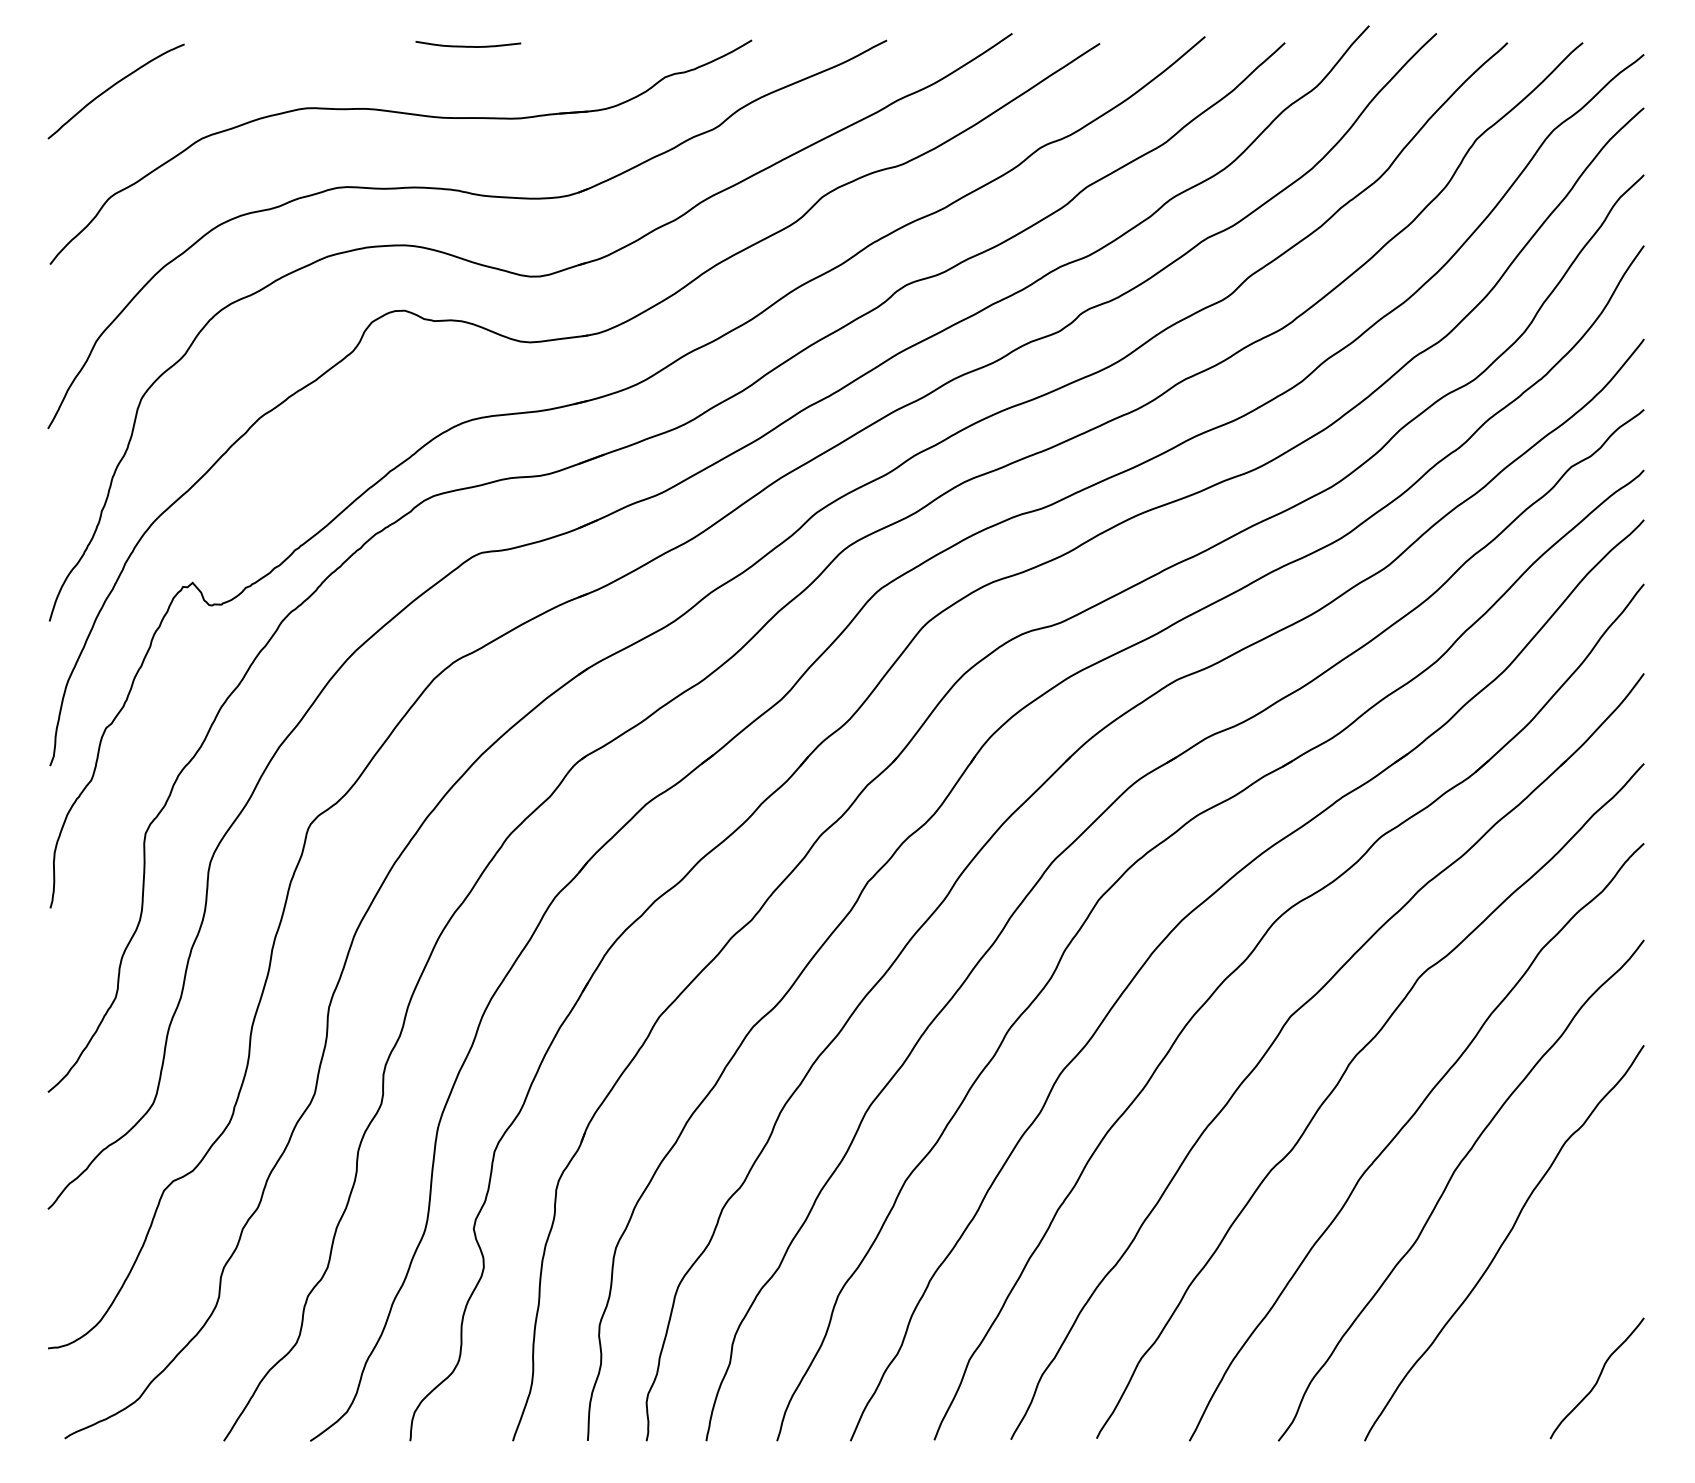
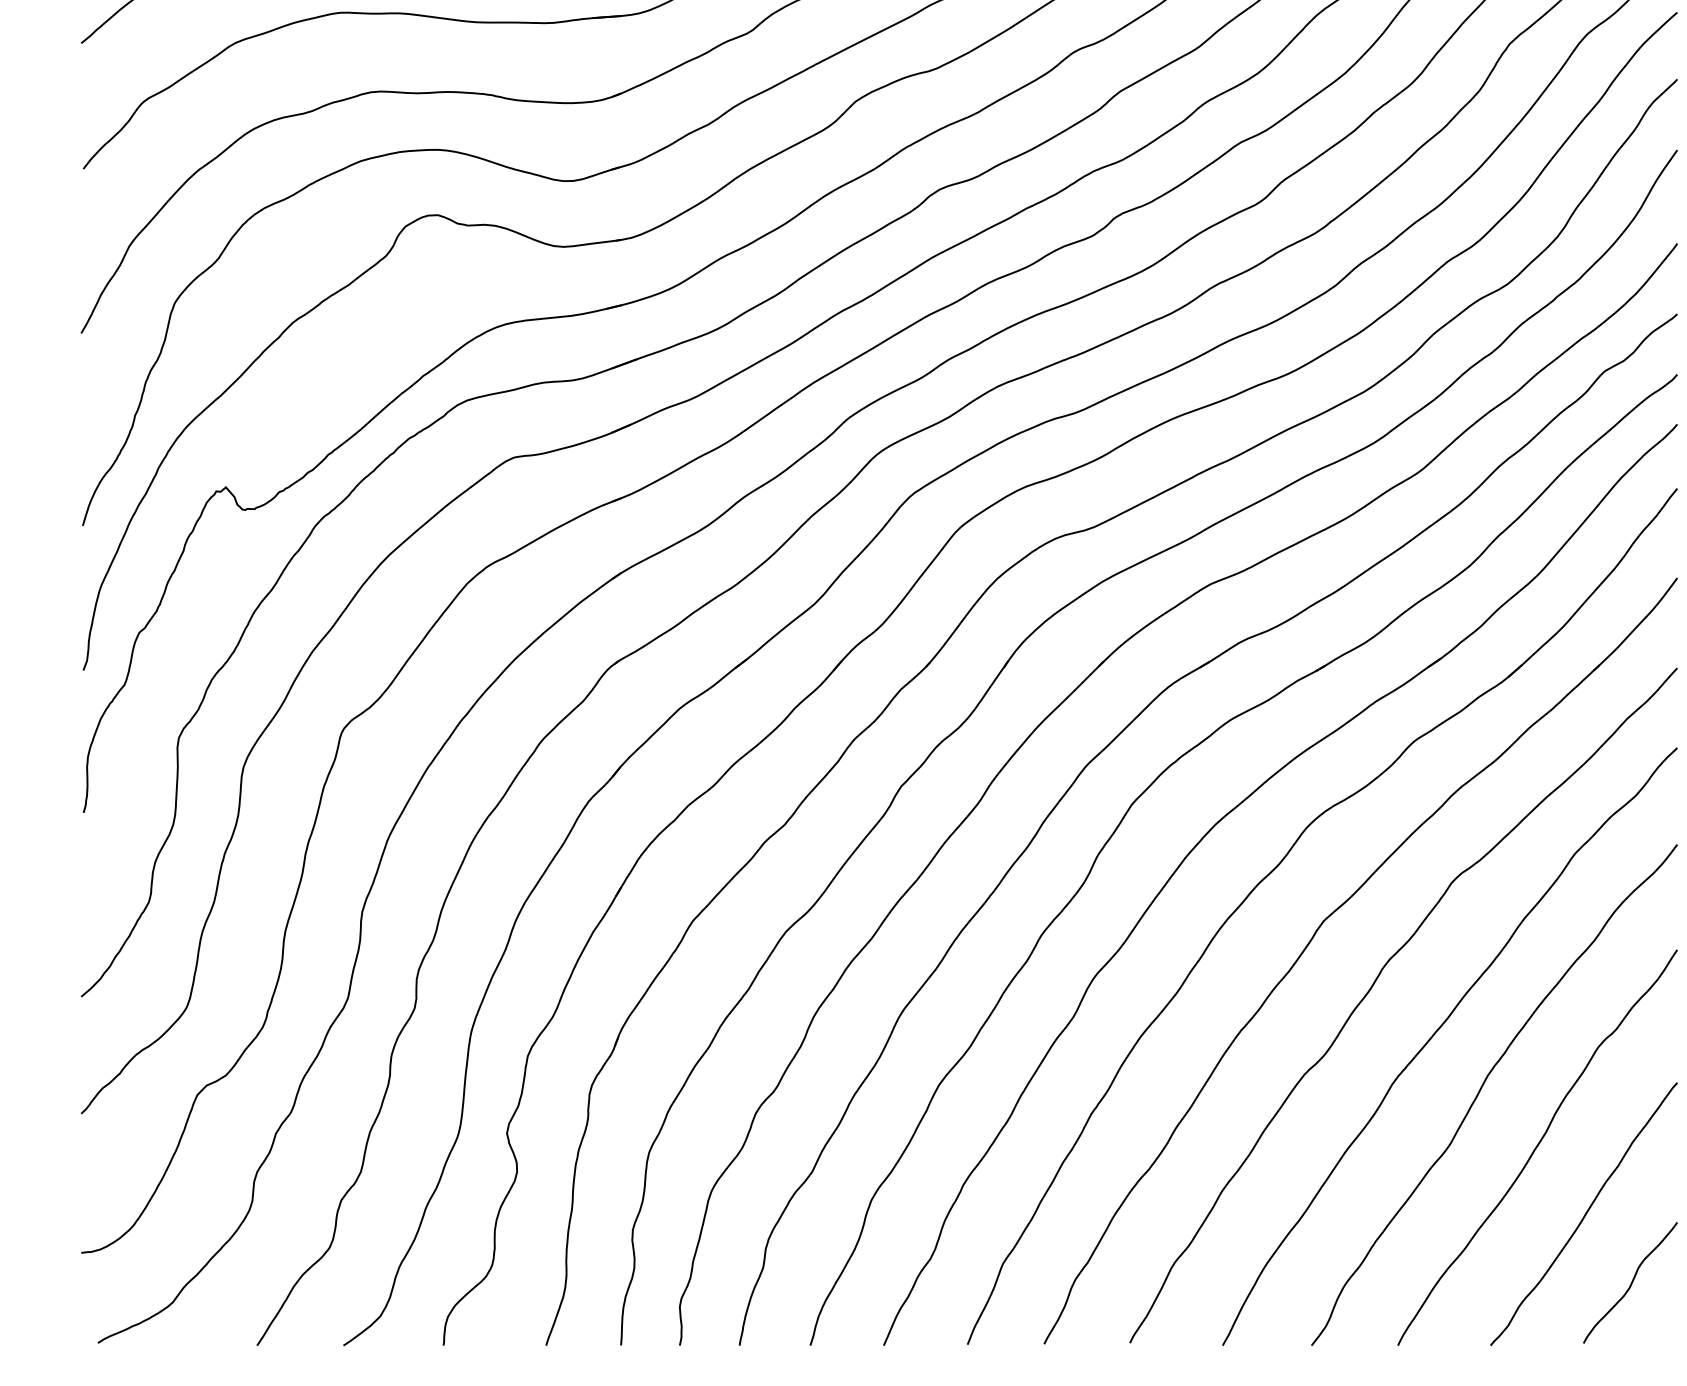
curve: (1551, 1309) -> (1584, 1213), added

